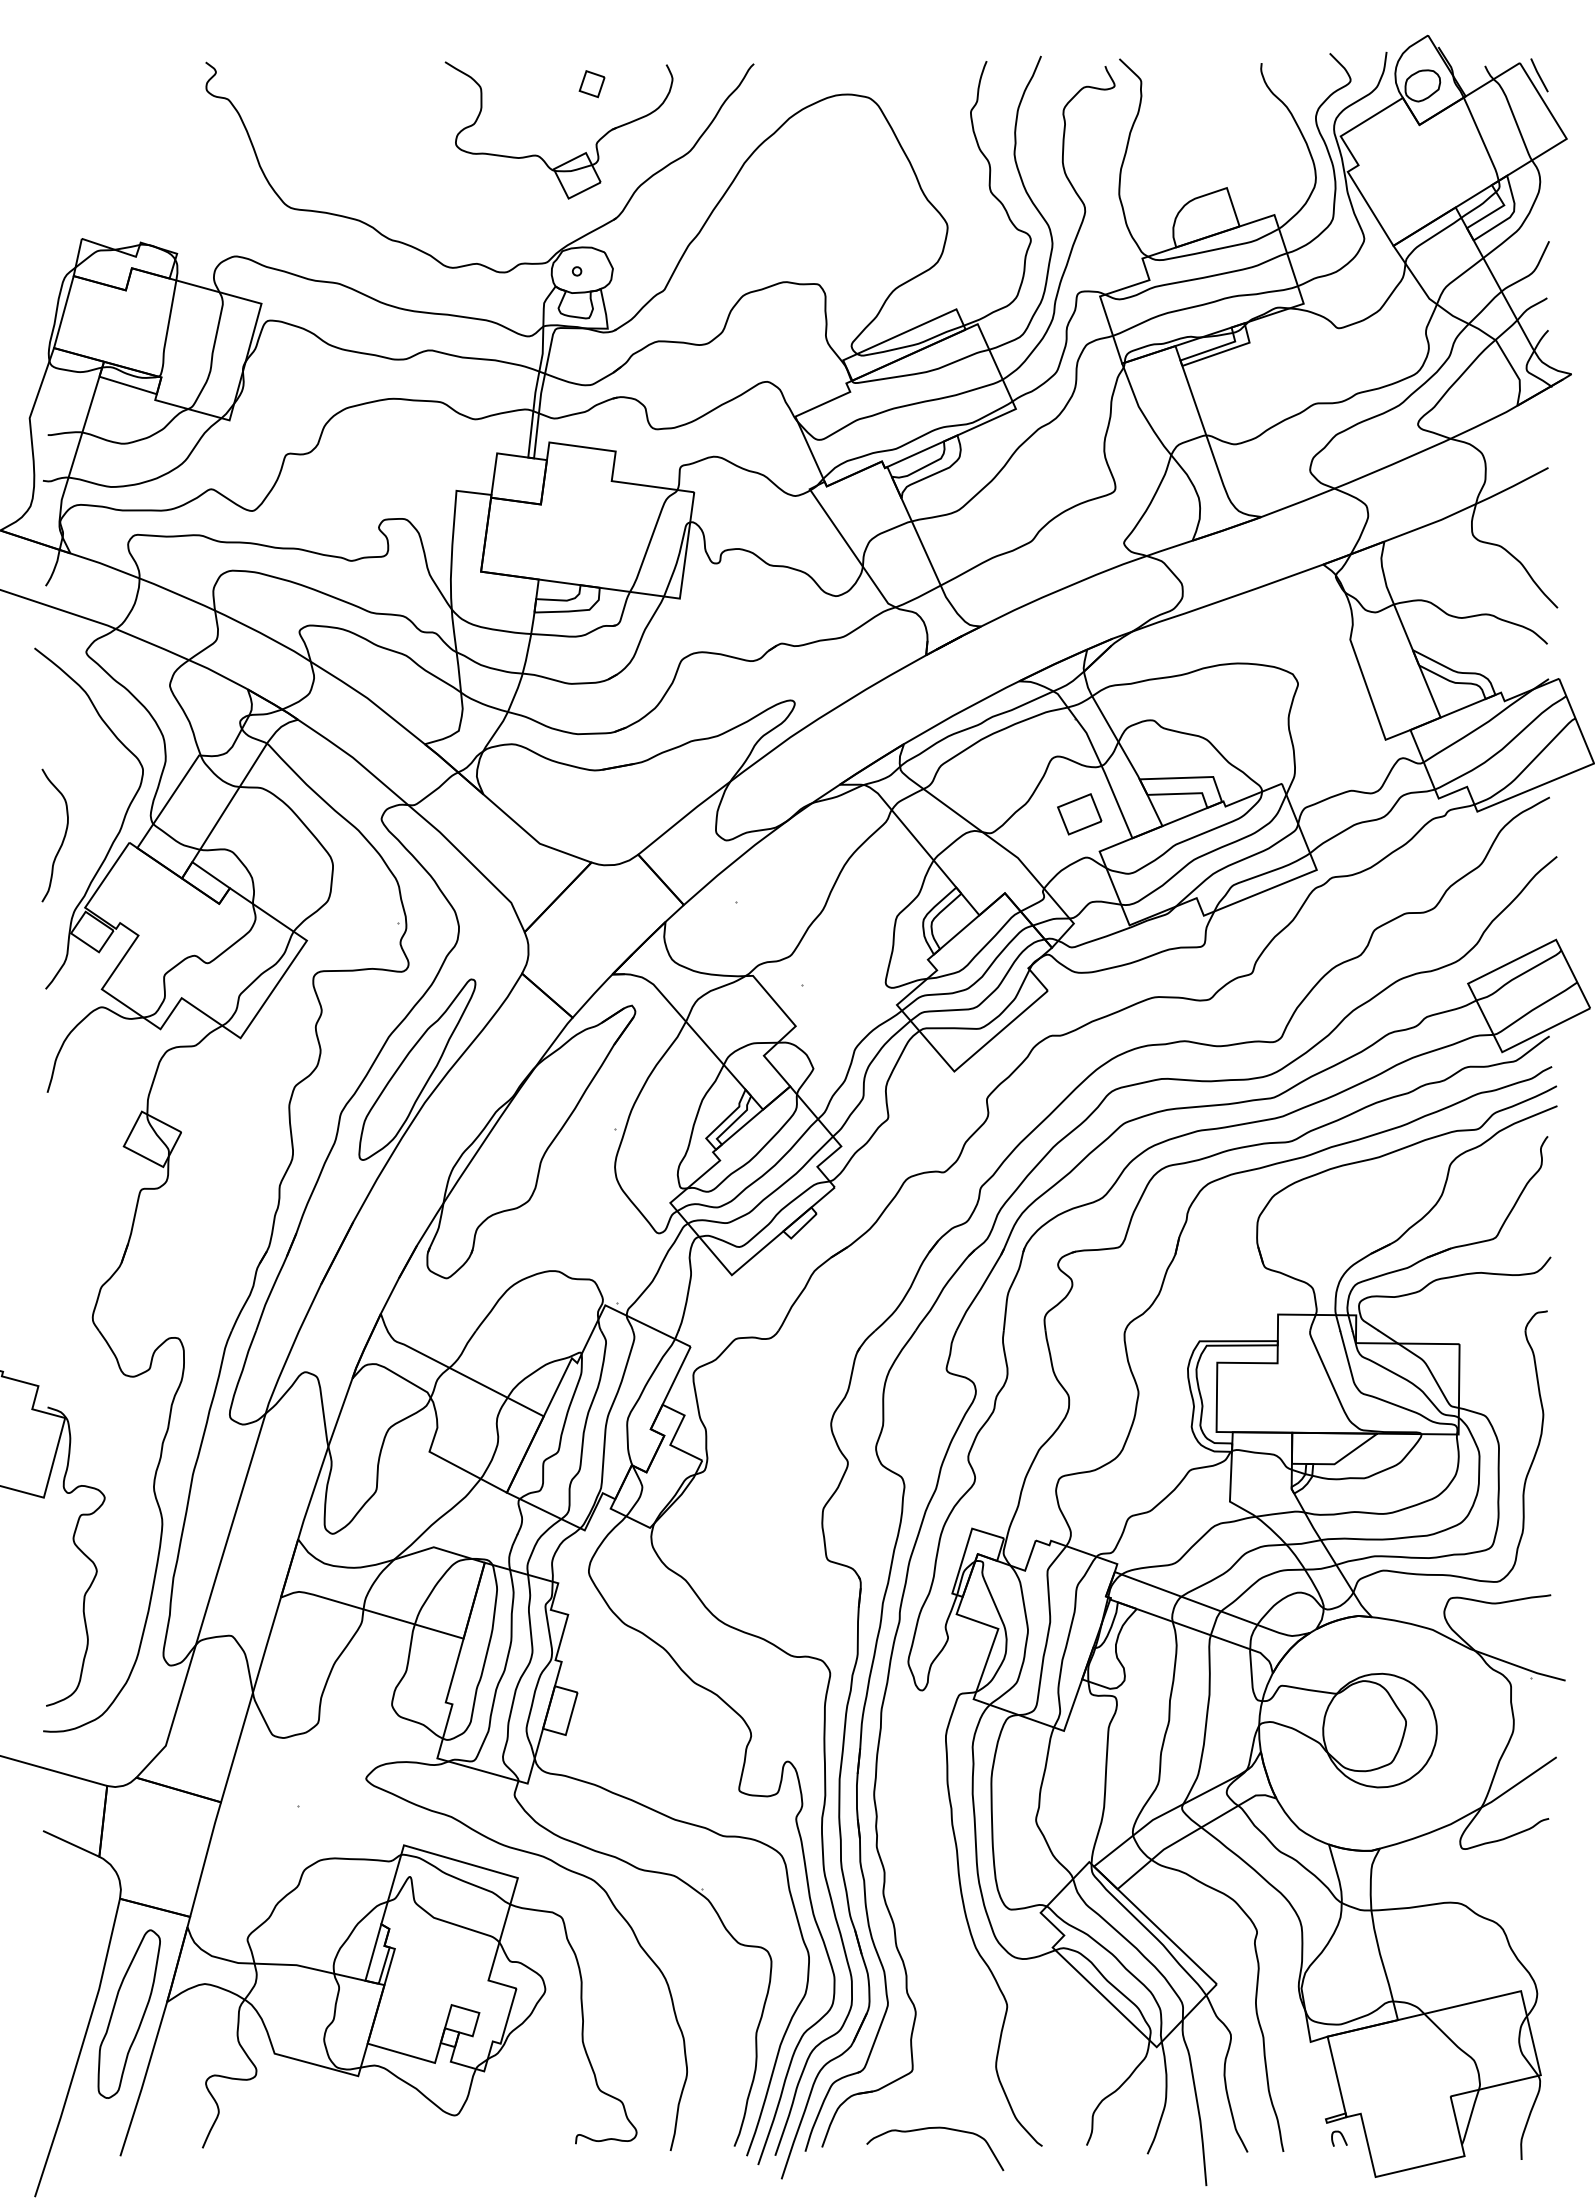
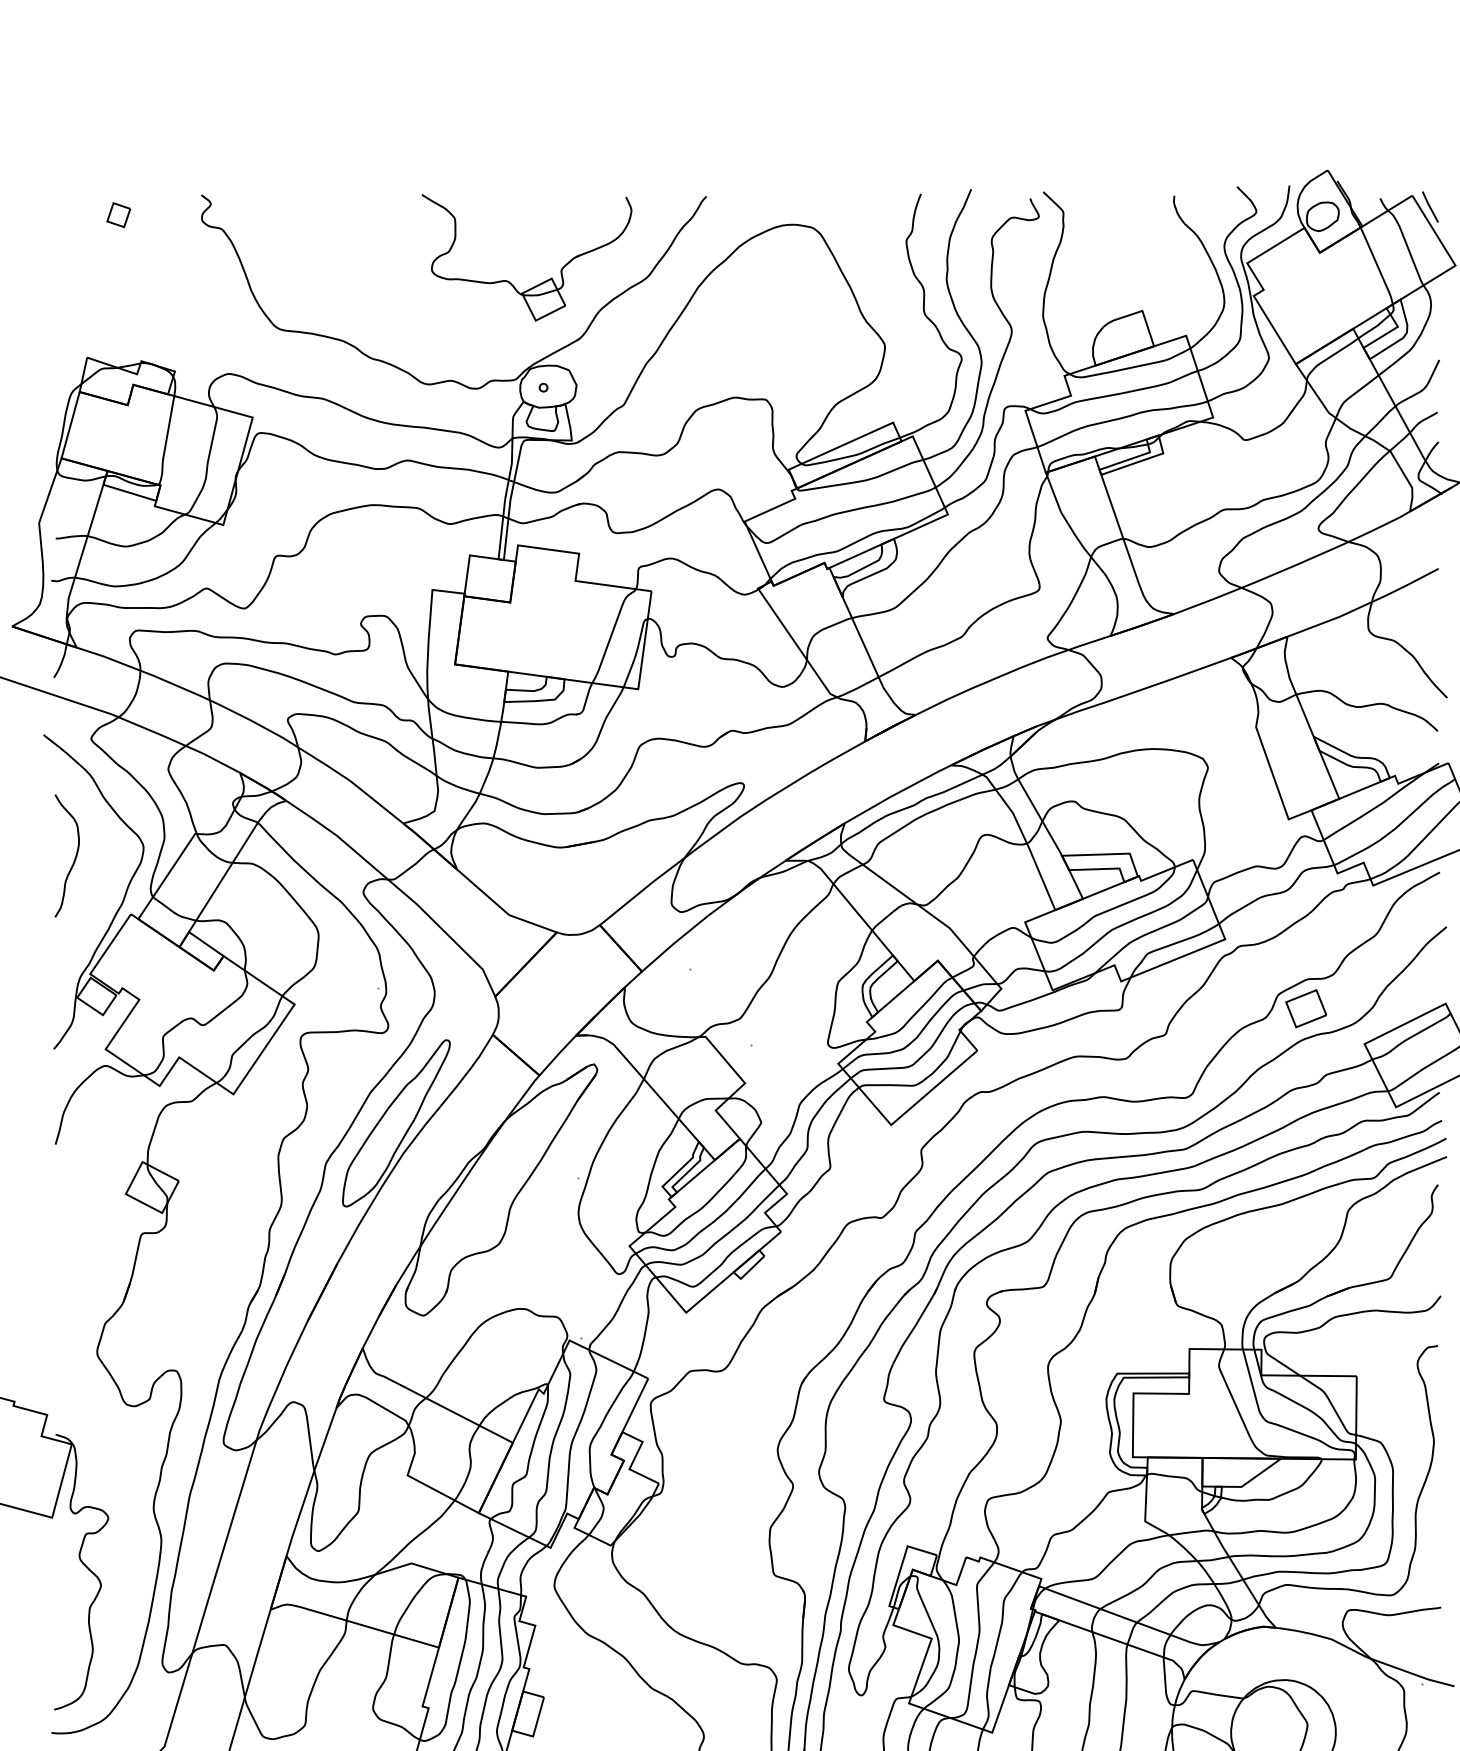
part: (591, 84) -> (118, 215), moved
part: (1079, 814) -> (1306, 1008), moved
curve: (62, 839) -> (73, 859), moved

